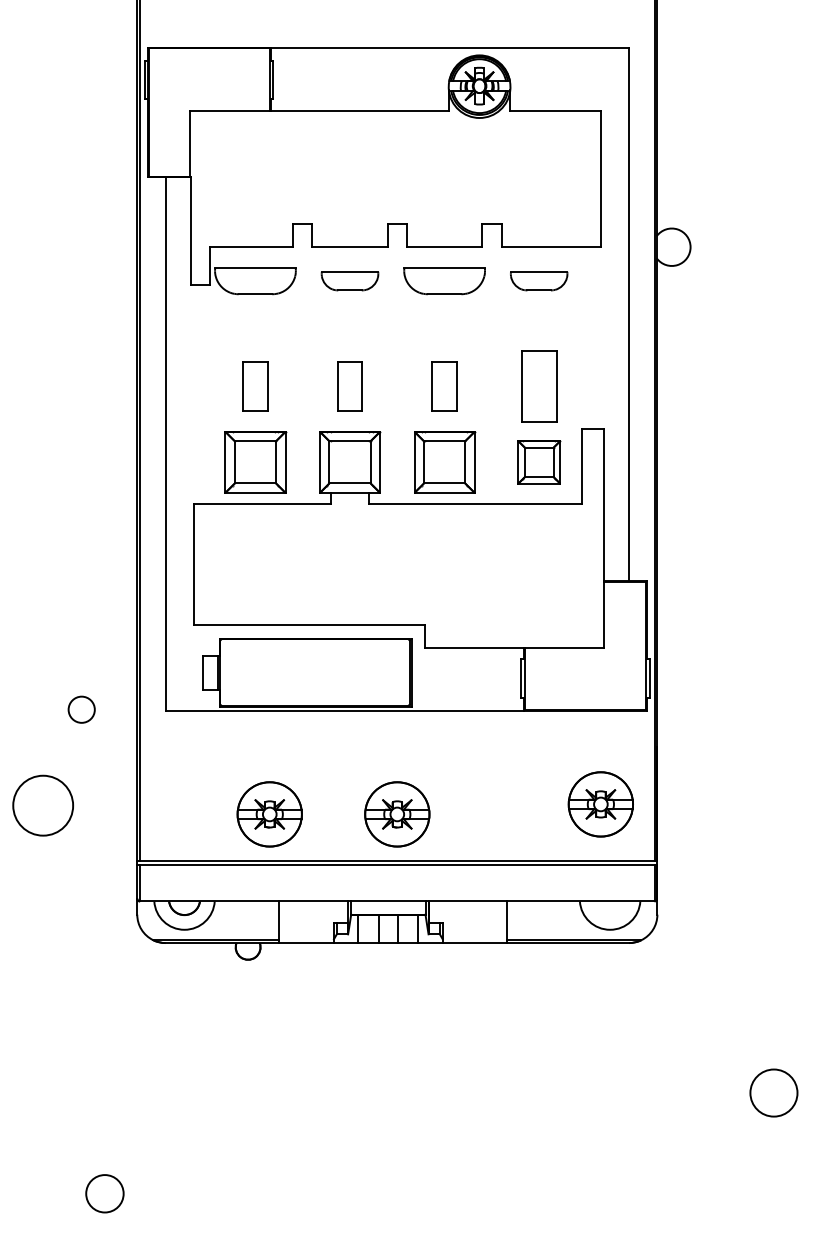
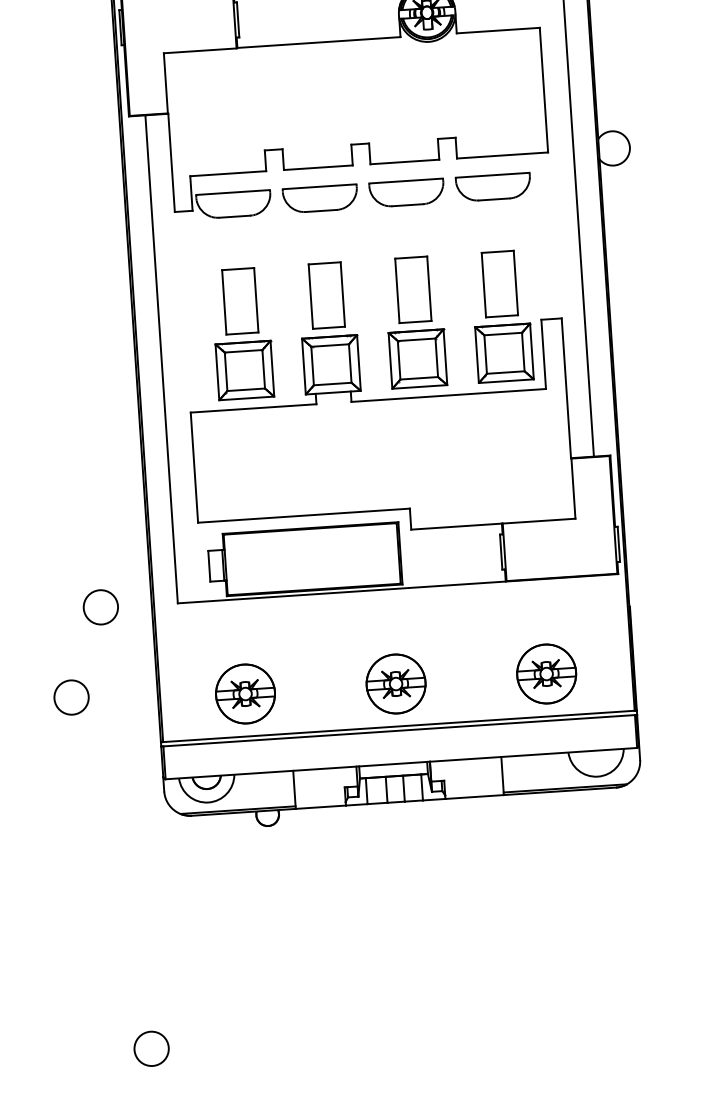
part: (349, 281) -> (319, 199), size x1.43
part: (538, 281) -> (492, 187), size x1.43
part: (255, 386) -> (240, 301), size x1.43
part: (350, 386) -> (327, 295), size x1.43
part: (444, 386) -> (413, 289), size x1.43
part: (539, 462) -> (504, 353), size x1.43
circle: (81, 709) -> (100, 607), size x1.43
part: (600, 804) -> (546, 674), moved
circle: (42, 805) -> (70, 697), size x0.62
part: (269, 814) -> (245, 694), moved

